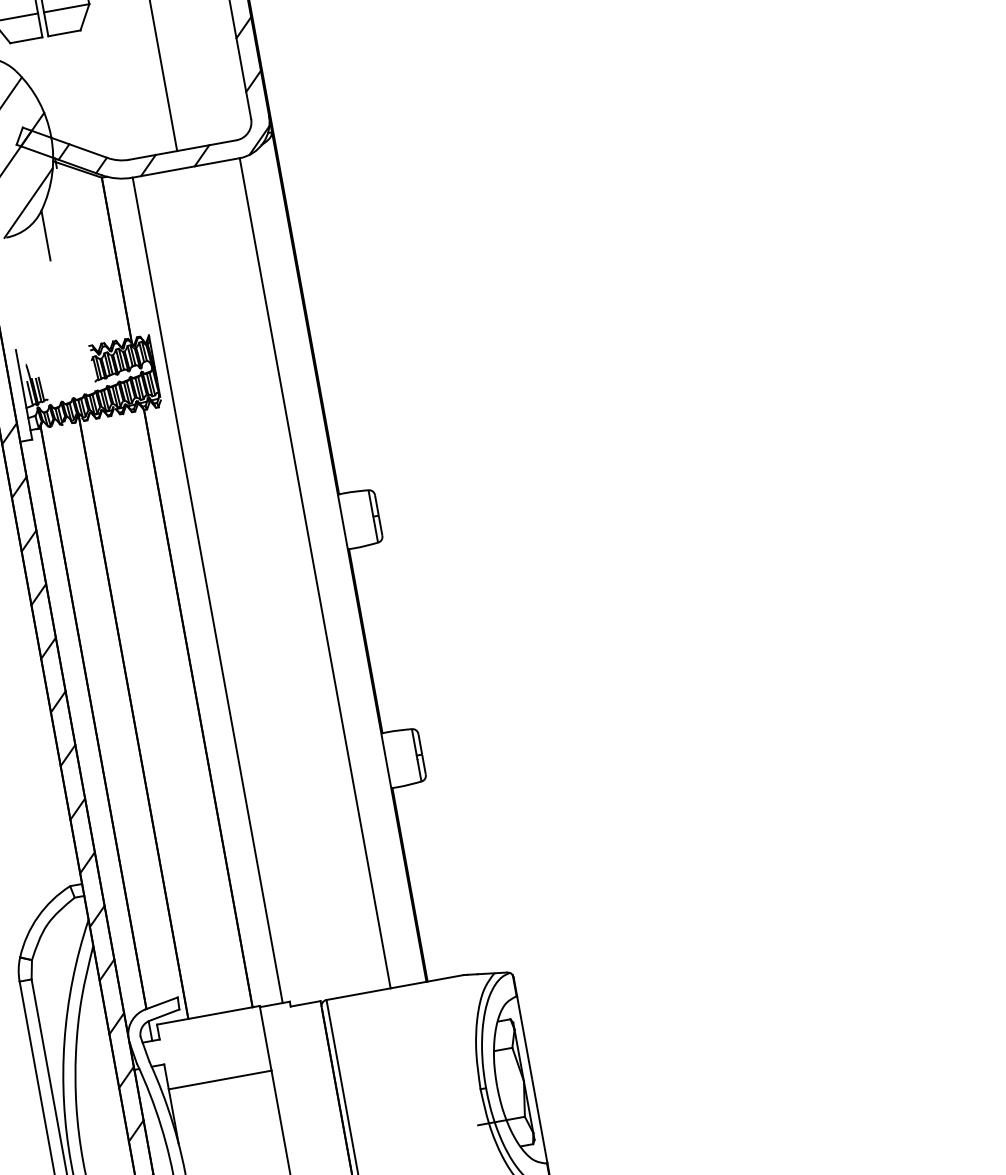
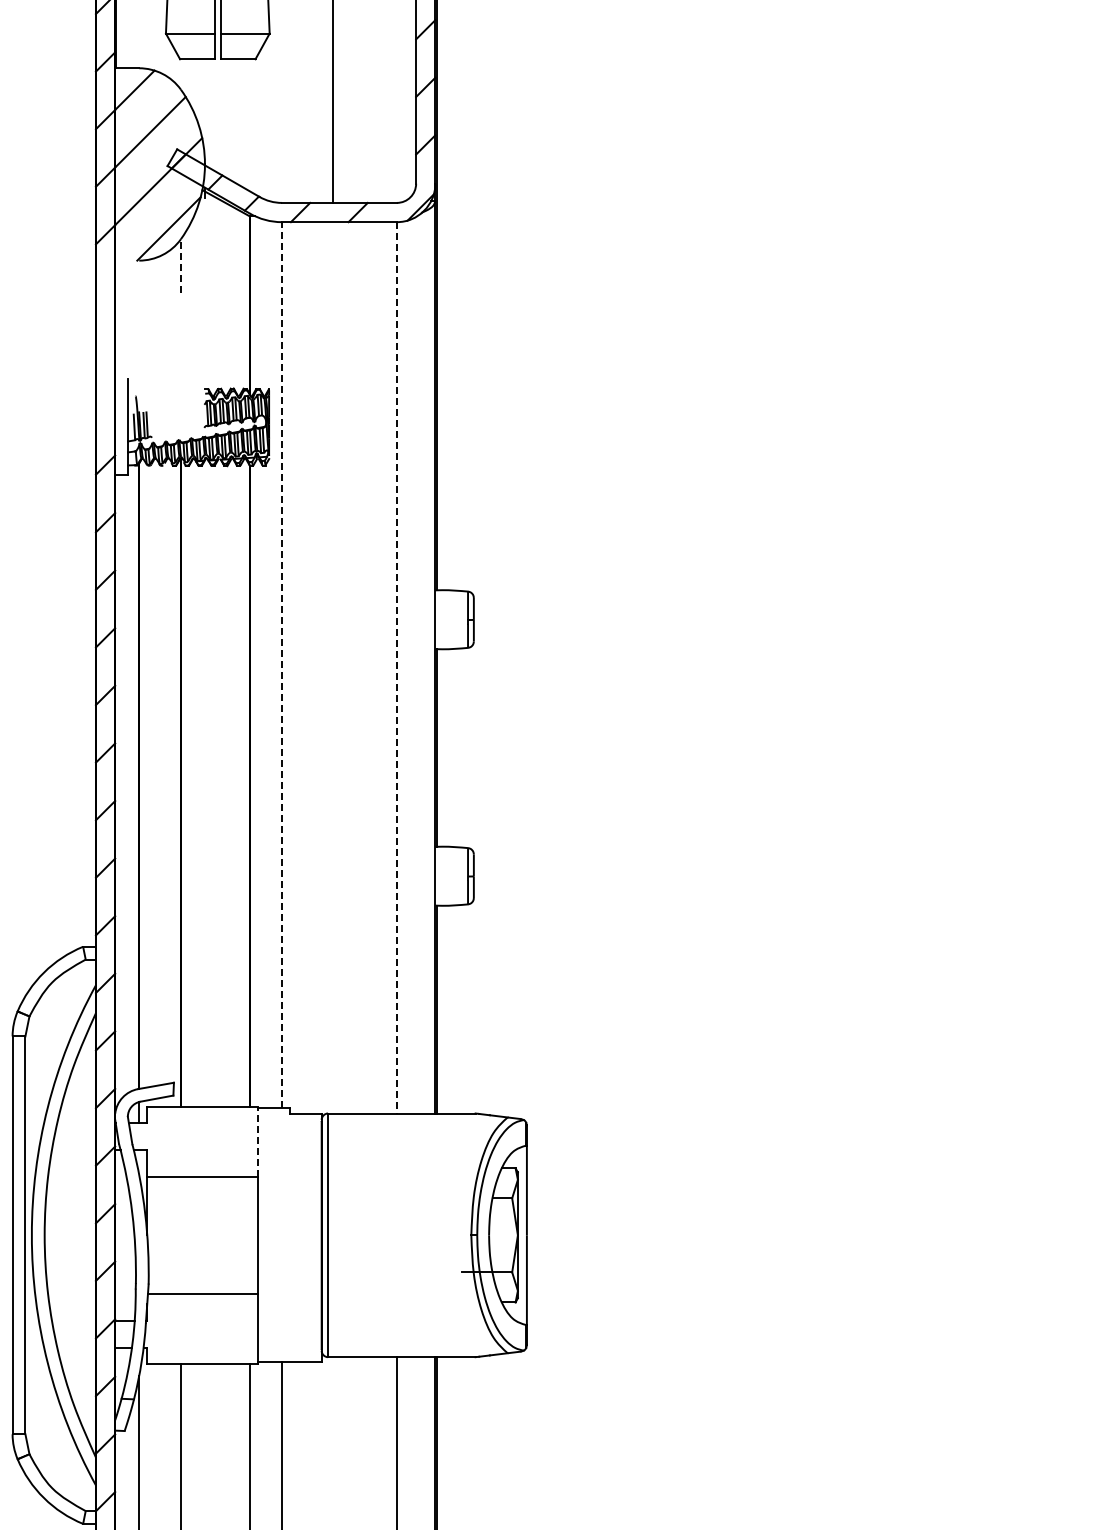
line: (45, 235) -> (180, 265), solid -> dashed
line: (314, 573) -> (396, 667), solid -> dashed
line: (207, 589) -> (281, 664), solid -> dashed
line: (265, 1038) -> (257, 1141), solid -> dashed

